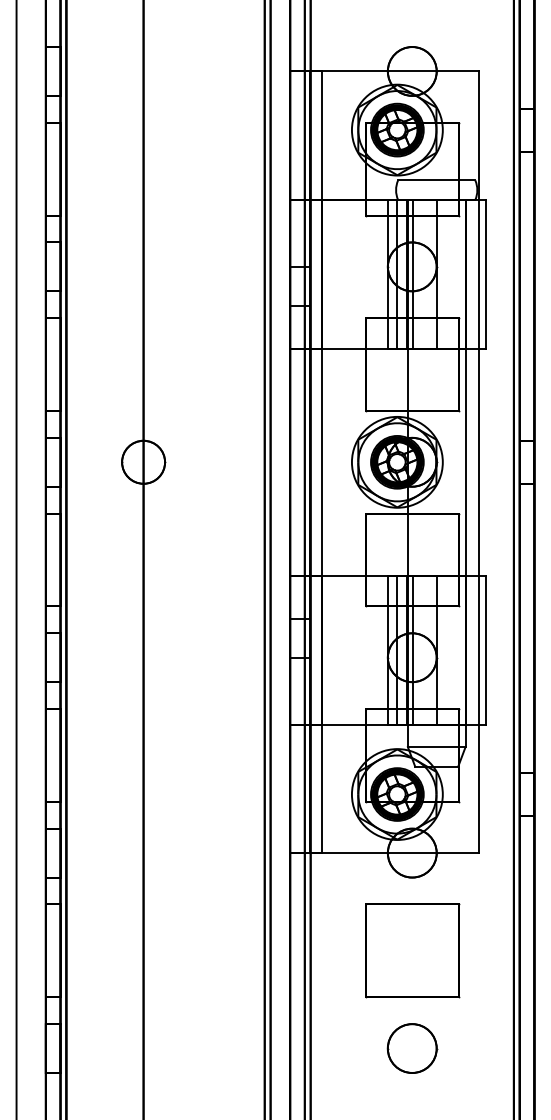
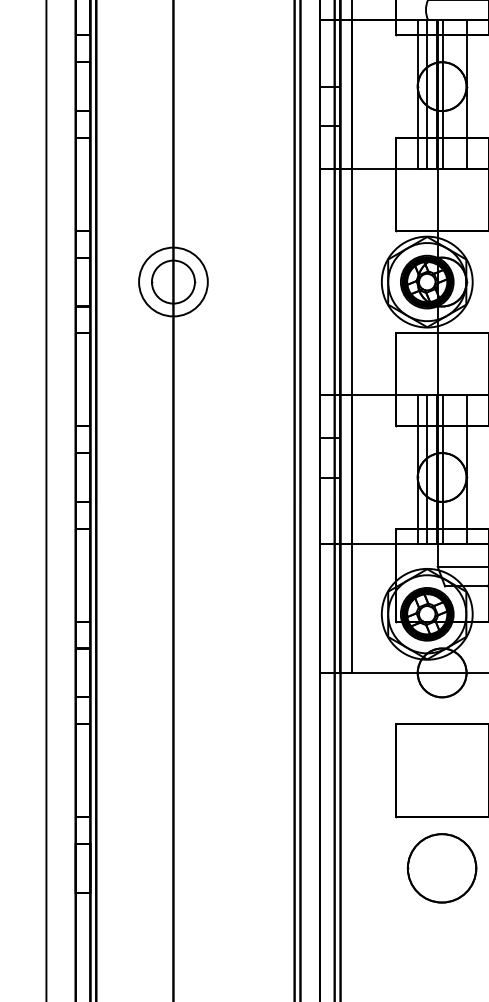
circle: (143, 461) -> (173, 281), size x1.6
part: (412, 1048) -> (442, 868), size x1.4

